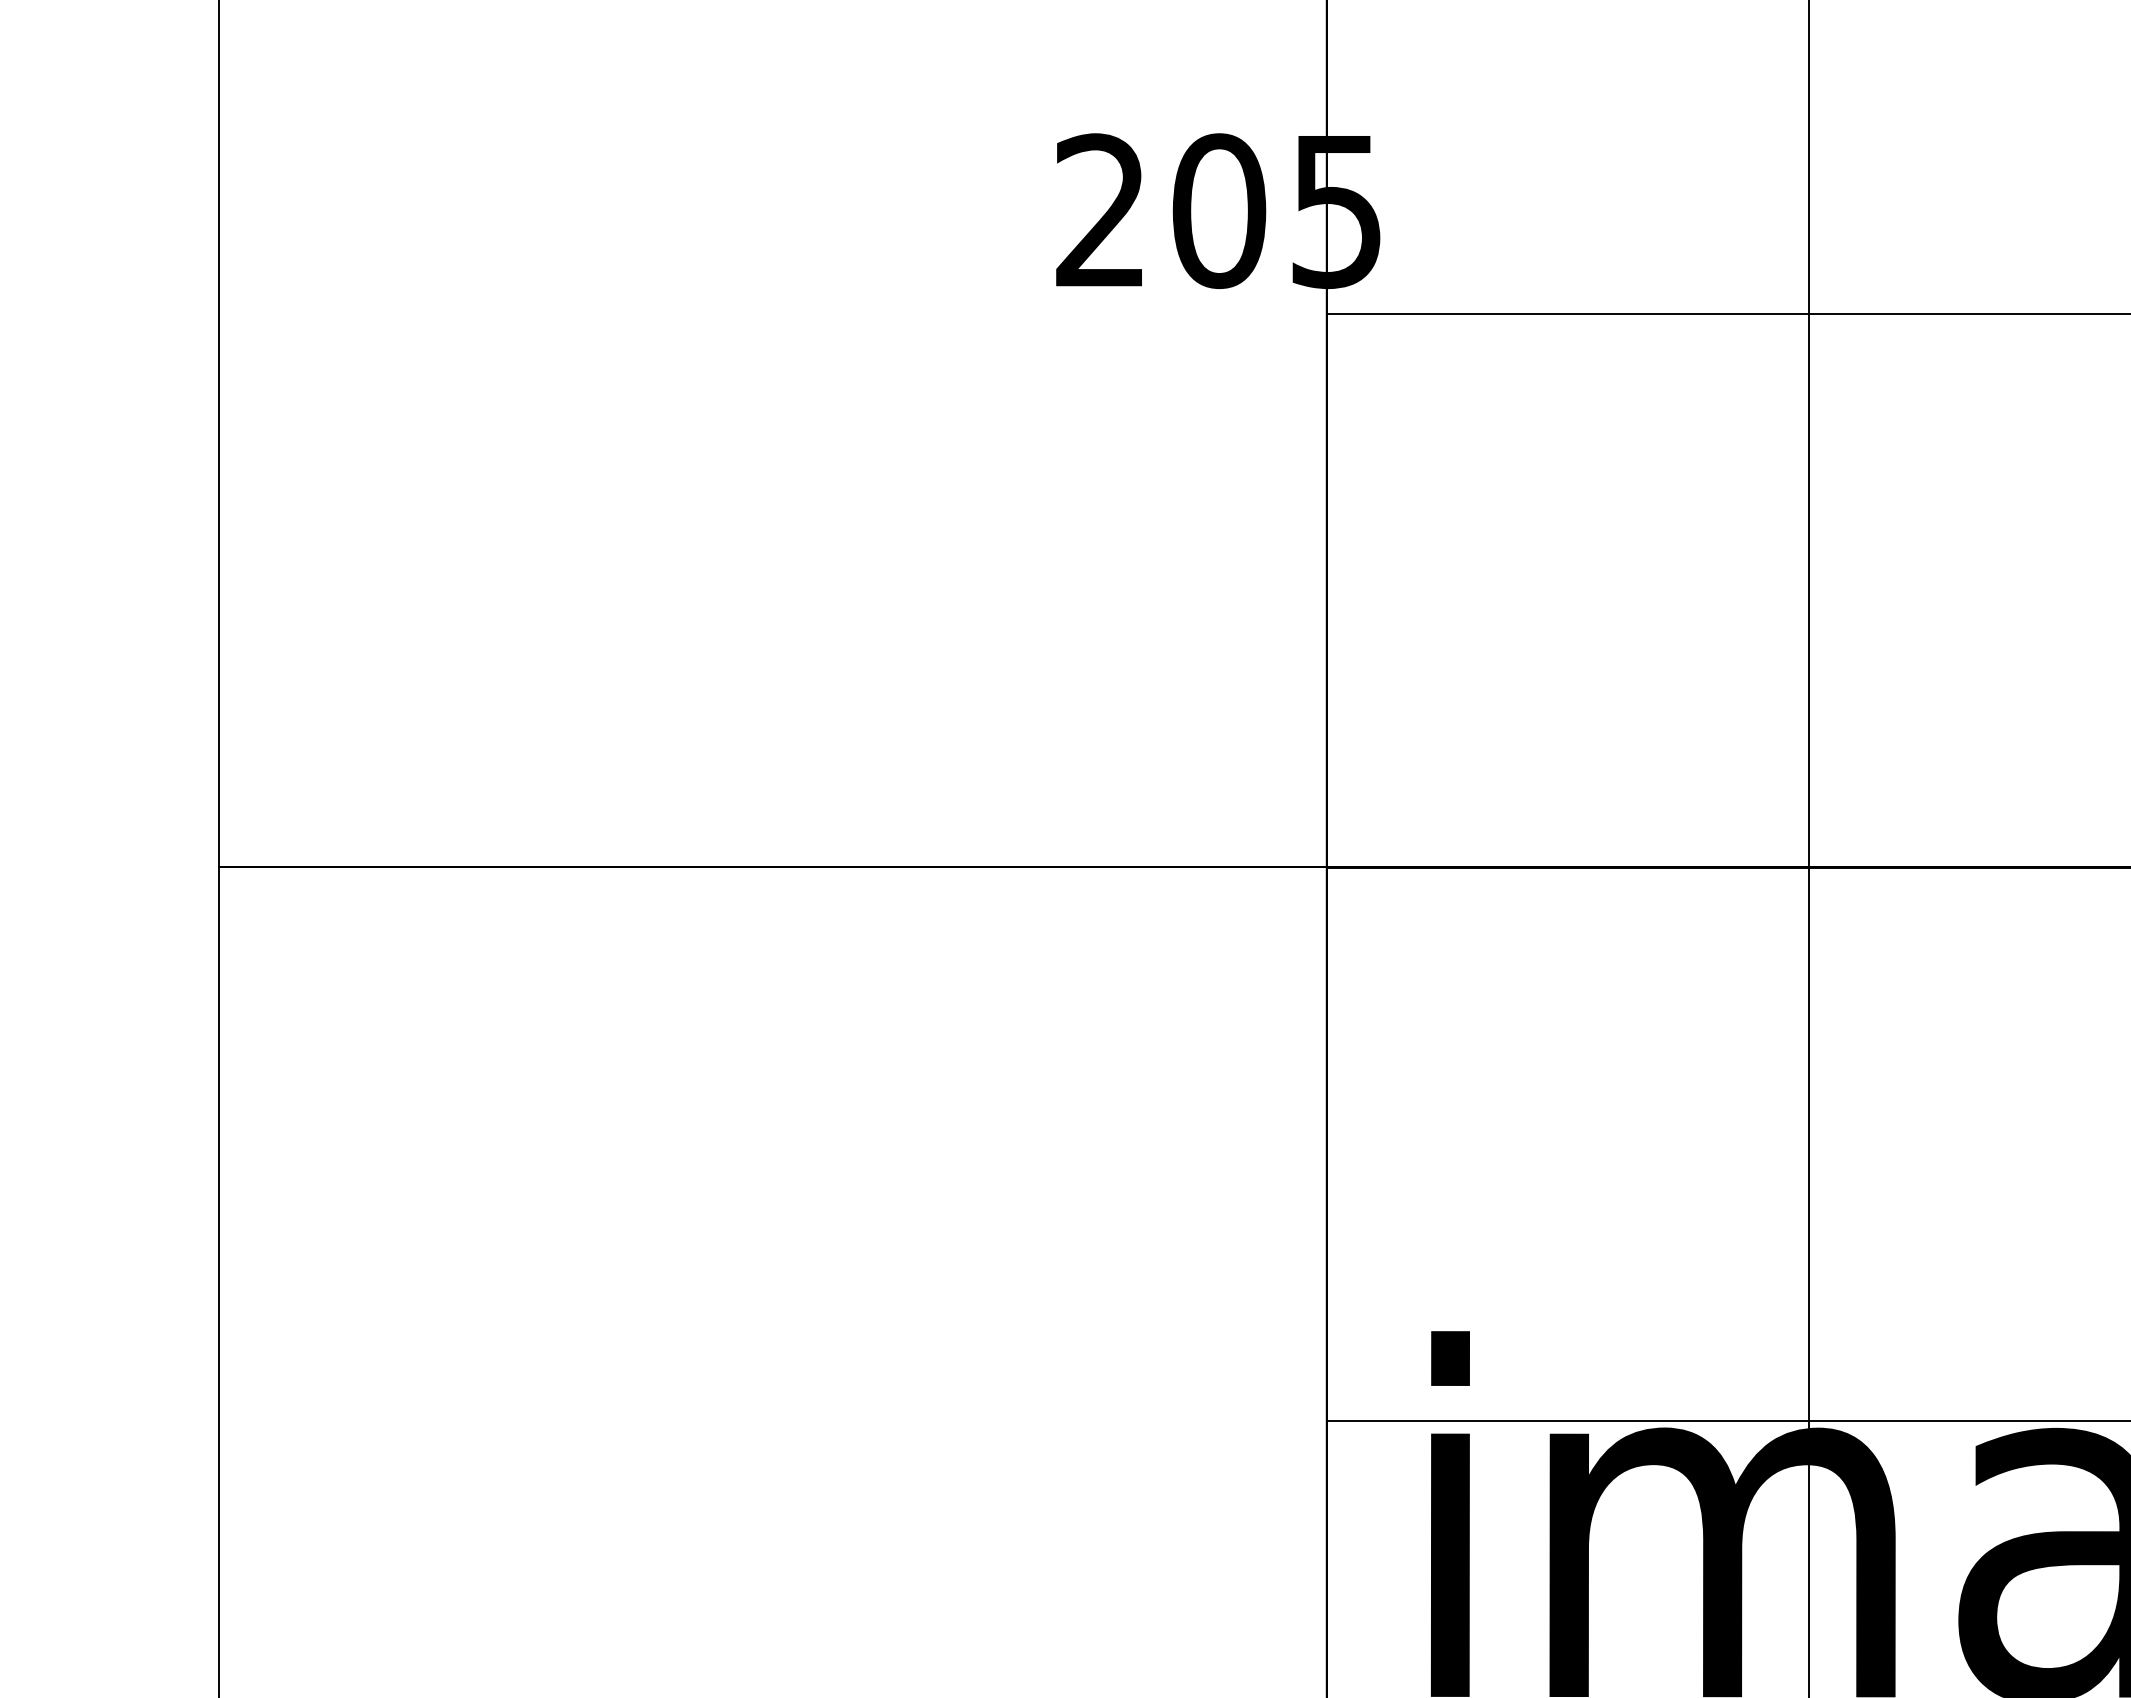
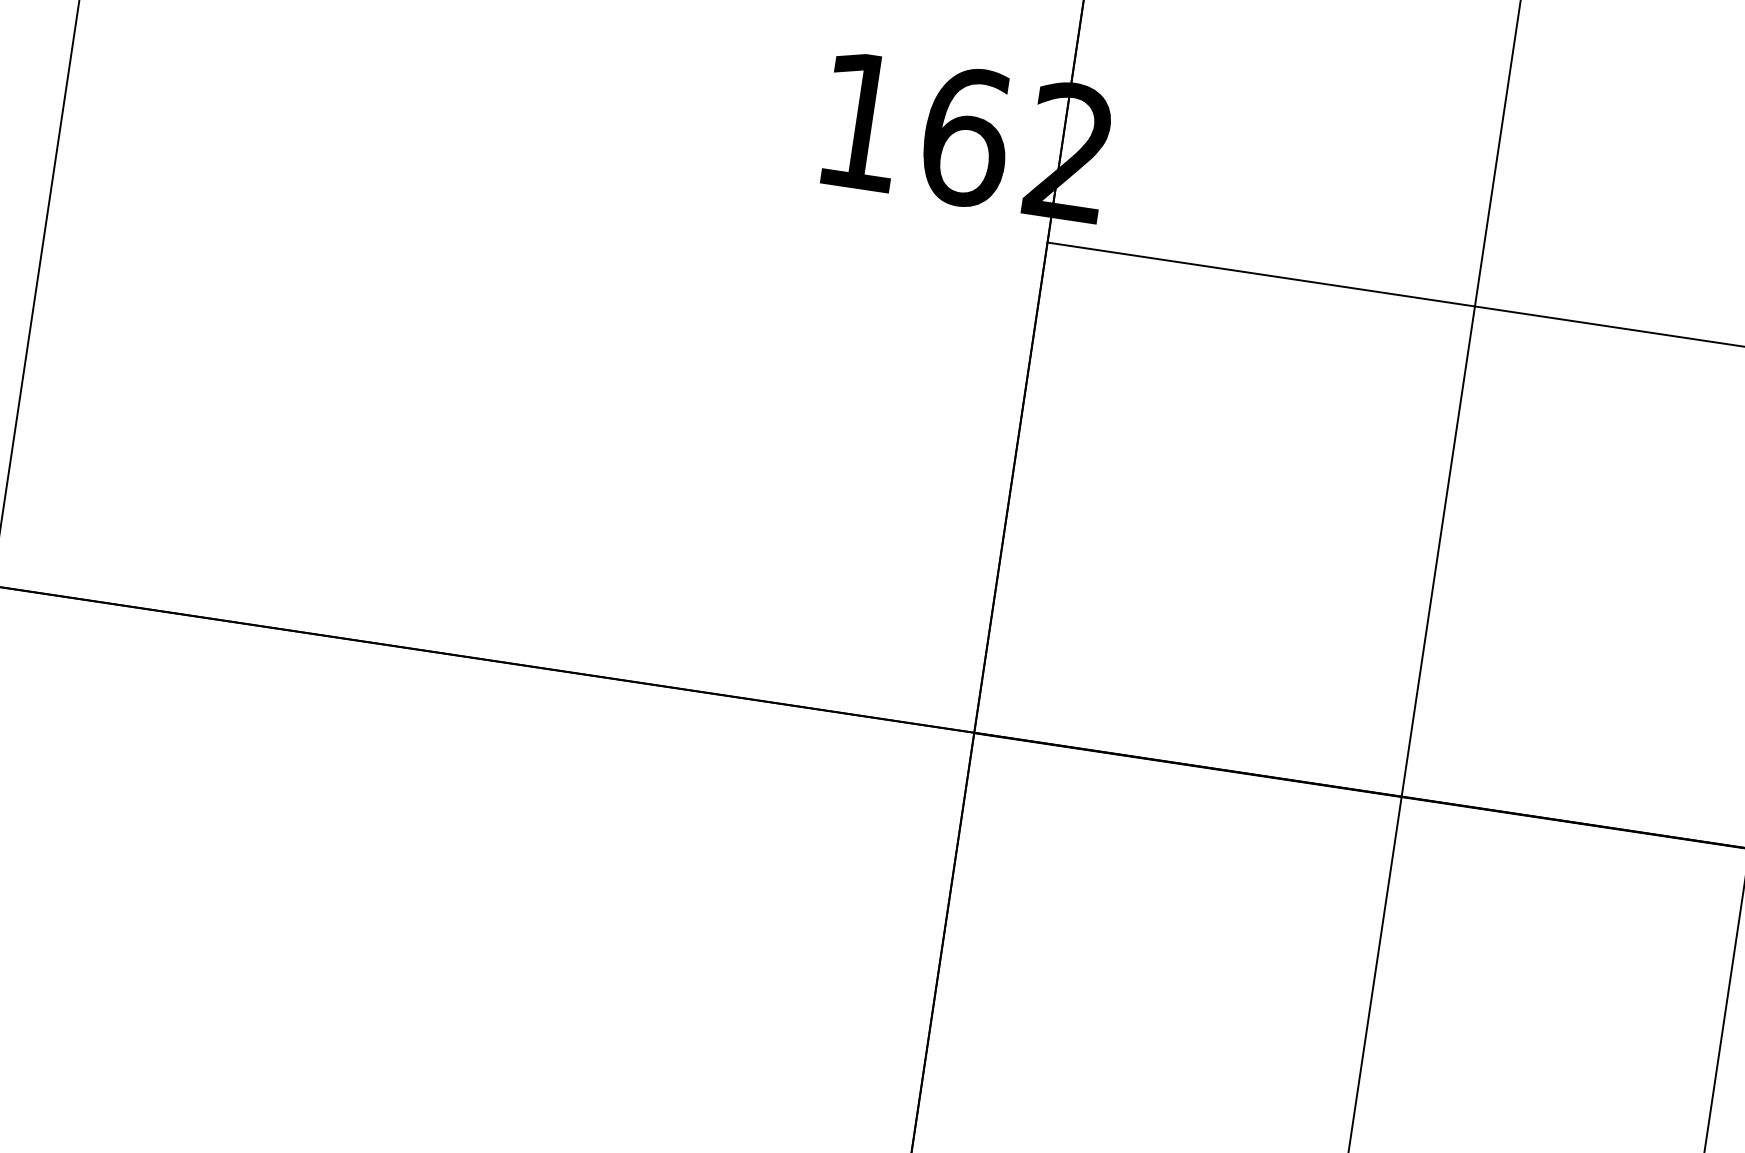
text: (1218, 211) -> (965, 137), 205 -> 162

